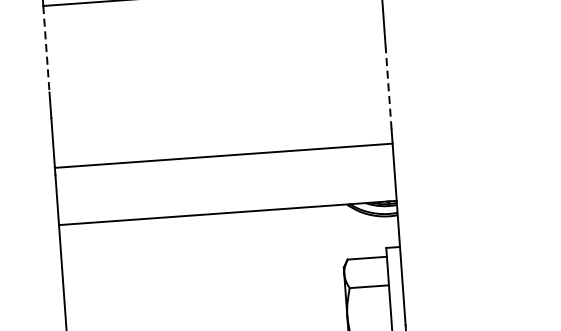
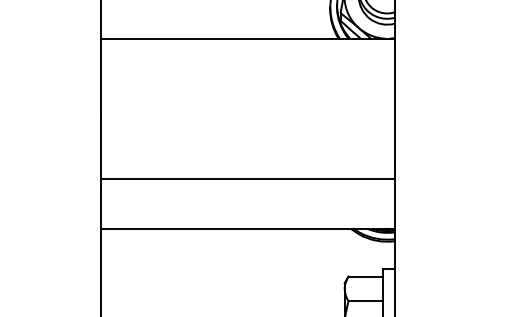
line: (46, 49) -> (101, 76), dashed -> solid
line: (388, 87) -> (394, 130), dashed -> solid

